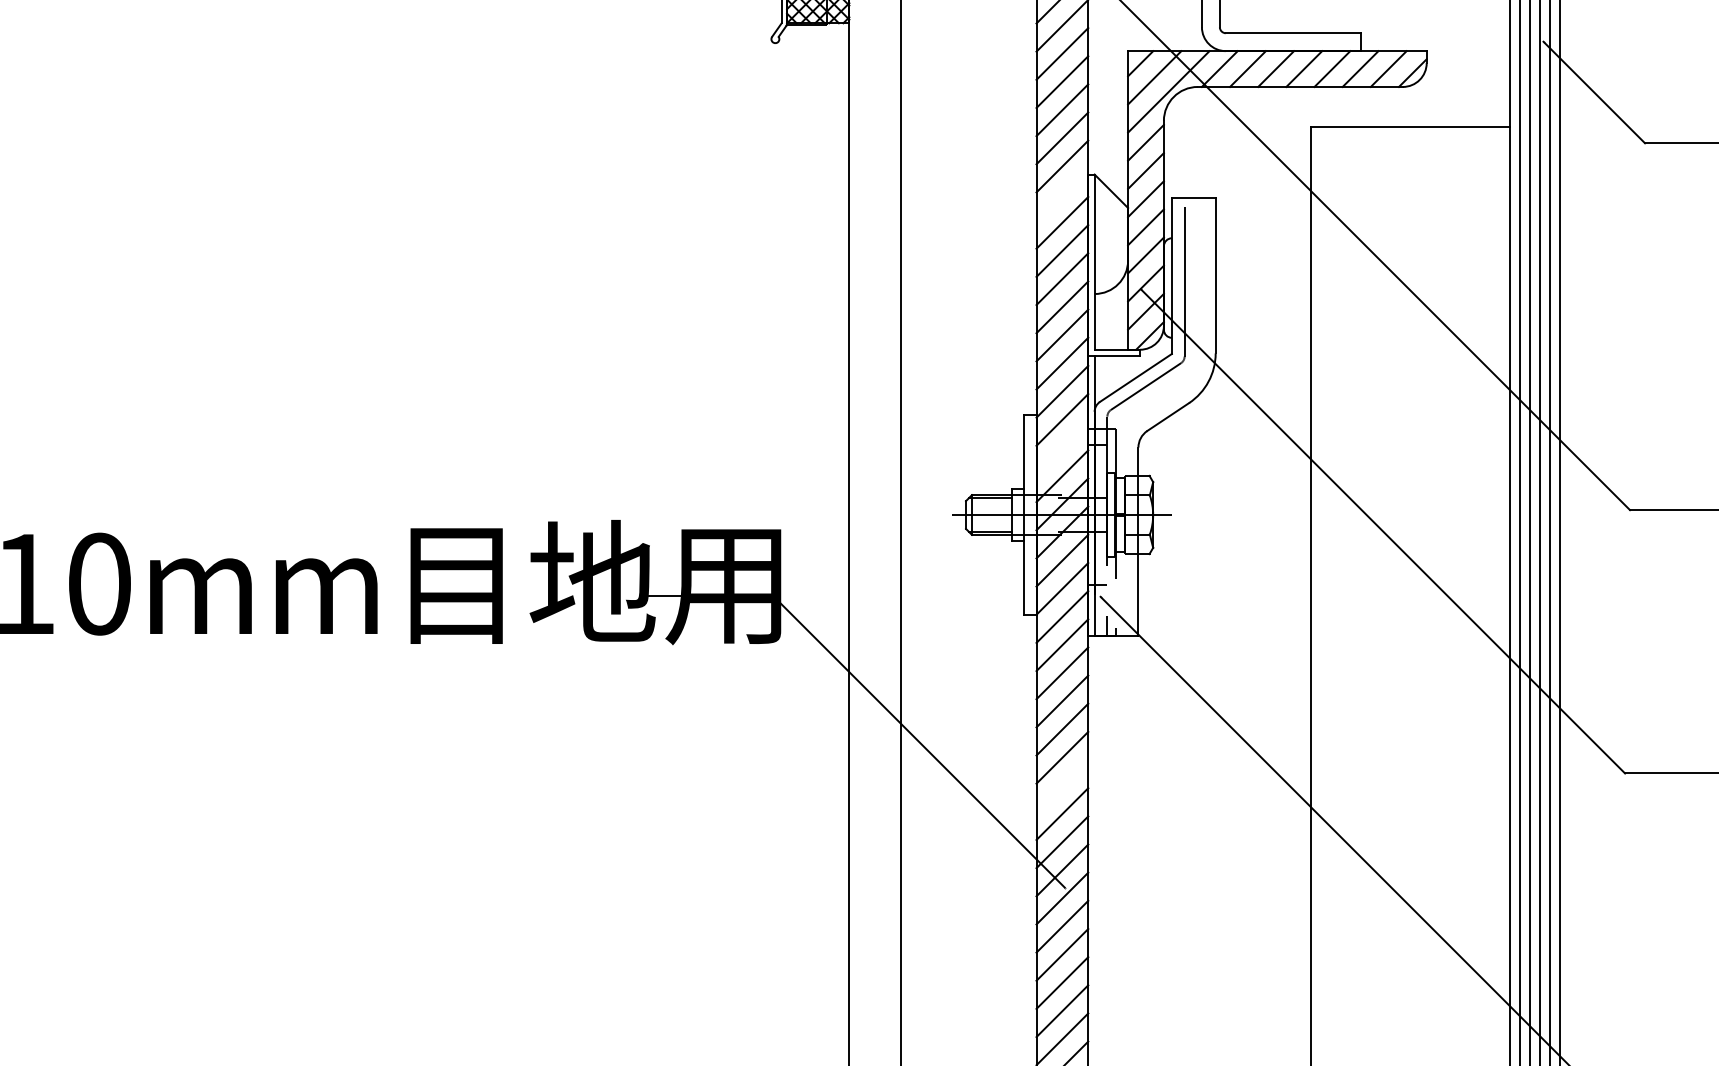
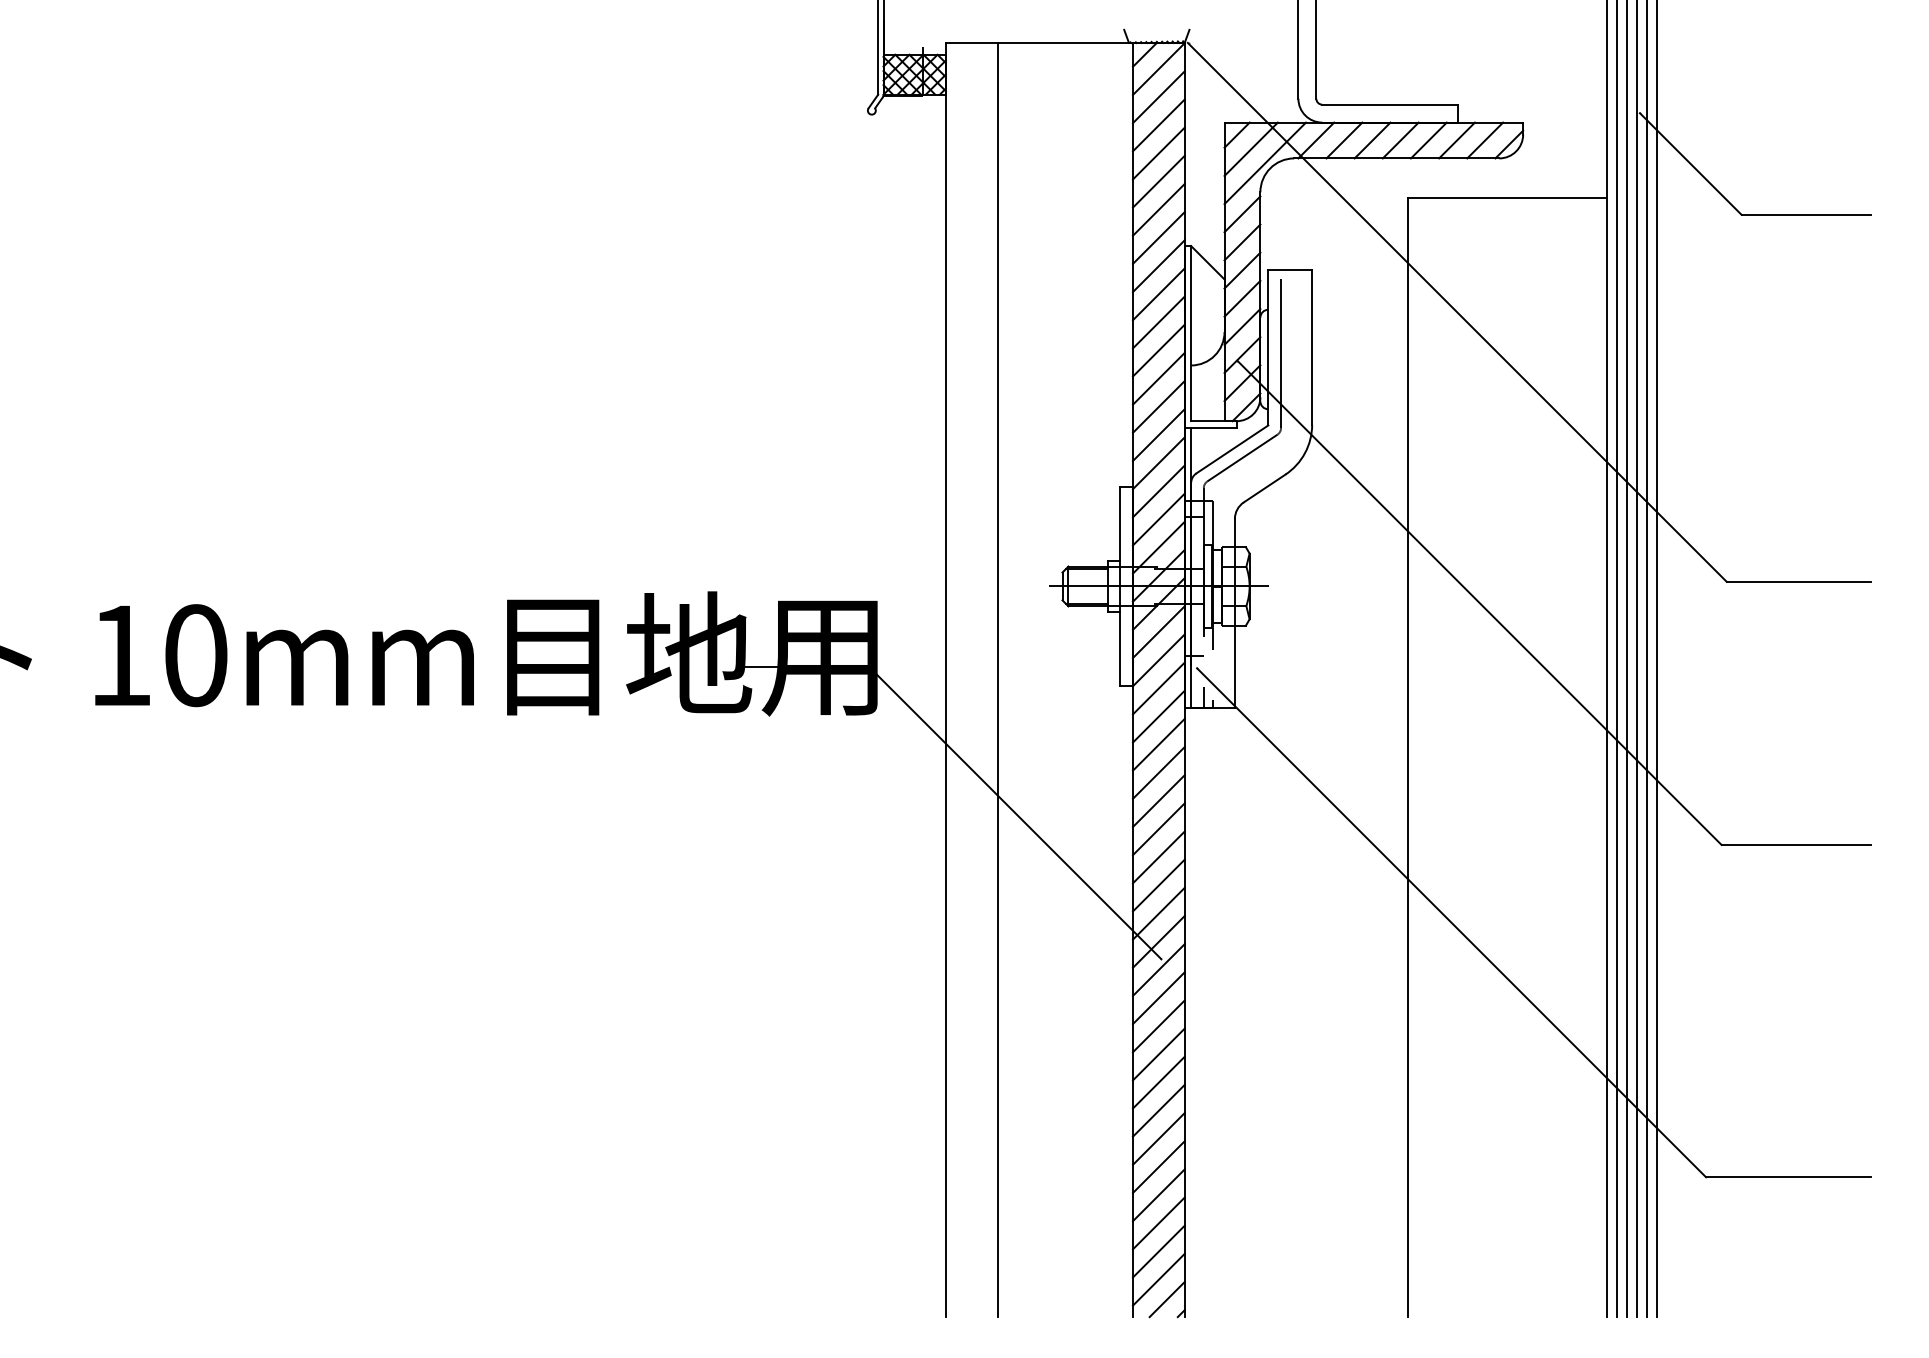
line: (1062, 195) -> (1158, 266), added
line: (1062, 448) -> (1158, 519), added
line: (1062, 786) -> (1158, 857), added

